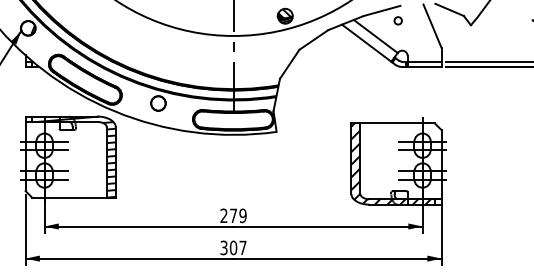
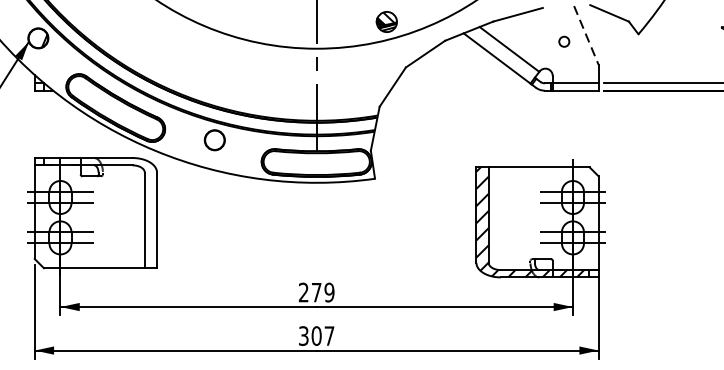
circle: (397, 20) -> (563, 41), moved
line: (432, 26) -> (586, 35), solid -> dashed
hatch: (75, 156) -> (102, 212), removed

